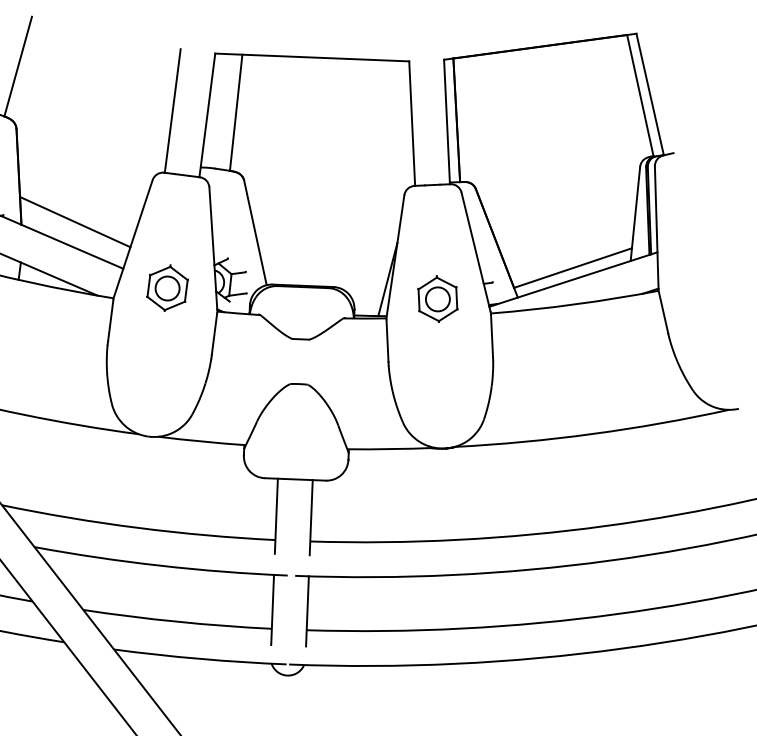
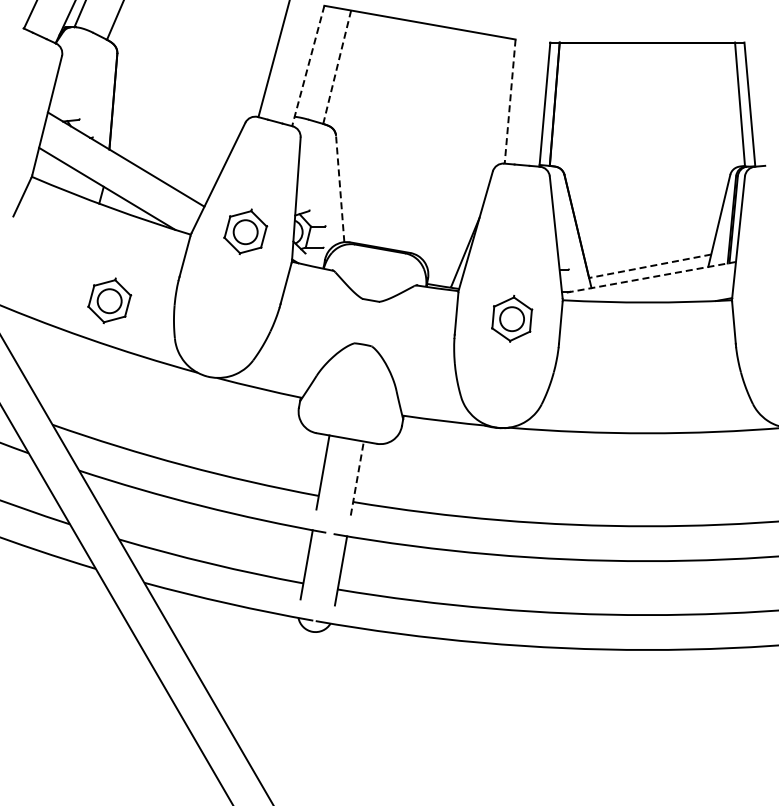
line: (236, 112) -> (337, 67), solid -> dashed
line: (207, 115) -> (308, 66), solid -> dashed
line: (412, 124) -> (510, 102), solid -> dashed
line: (74, 221) -> (162, 153), removed
line: (255, 232) -> (340, 188), solid -> dashed
line: (572, 268) -> (649, 266), solid -> dashed
line: (572, 279) -> (648, 277), solid -> dashed
part: (438, 298) -> (512, 318), moved
part: (41, 374) -> (109, 300), added
line: (311, 517) -> (357, 478), solid -> dashed

